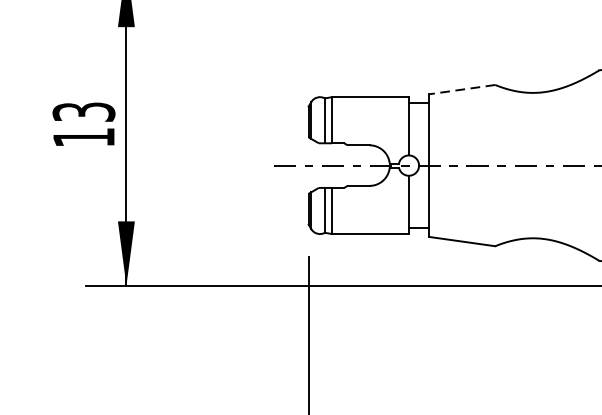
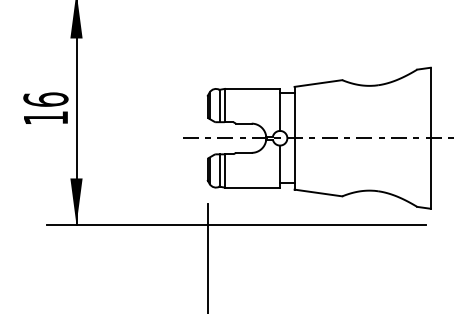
line: (460, 89) -> (317, 83), dashed -> solid
text: (83, 111) -> (45, 99), 13 -> 16

